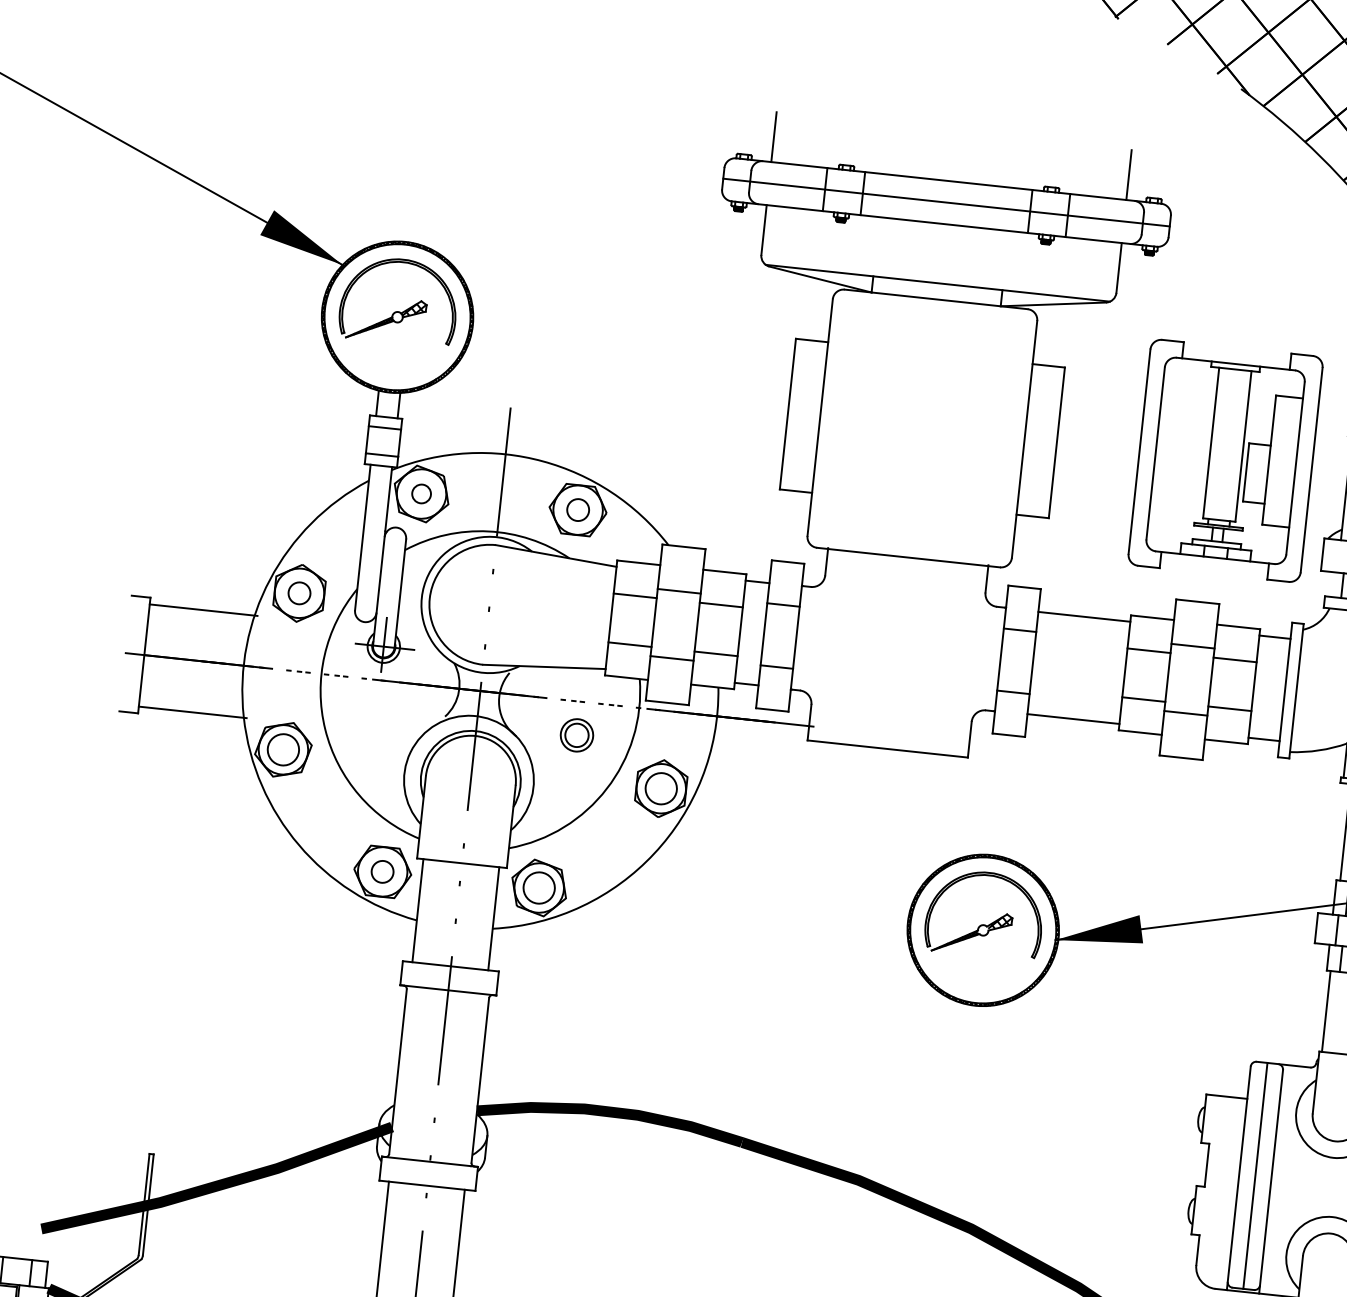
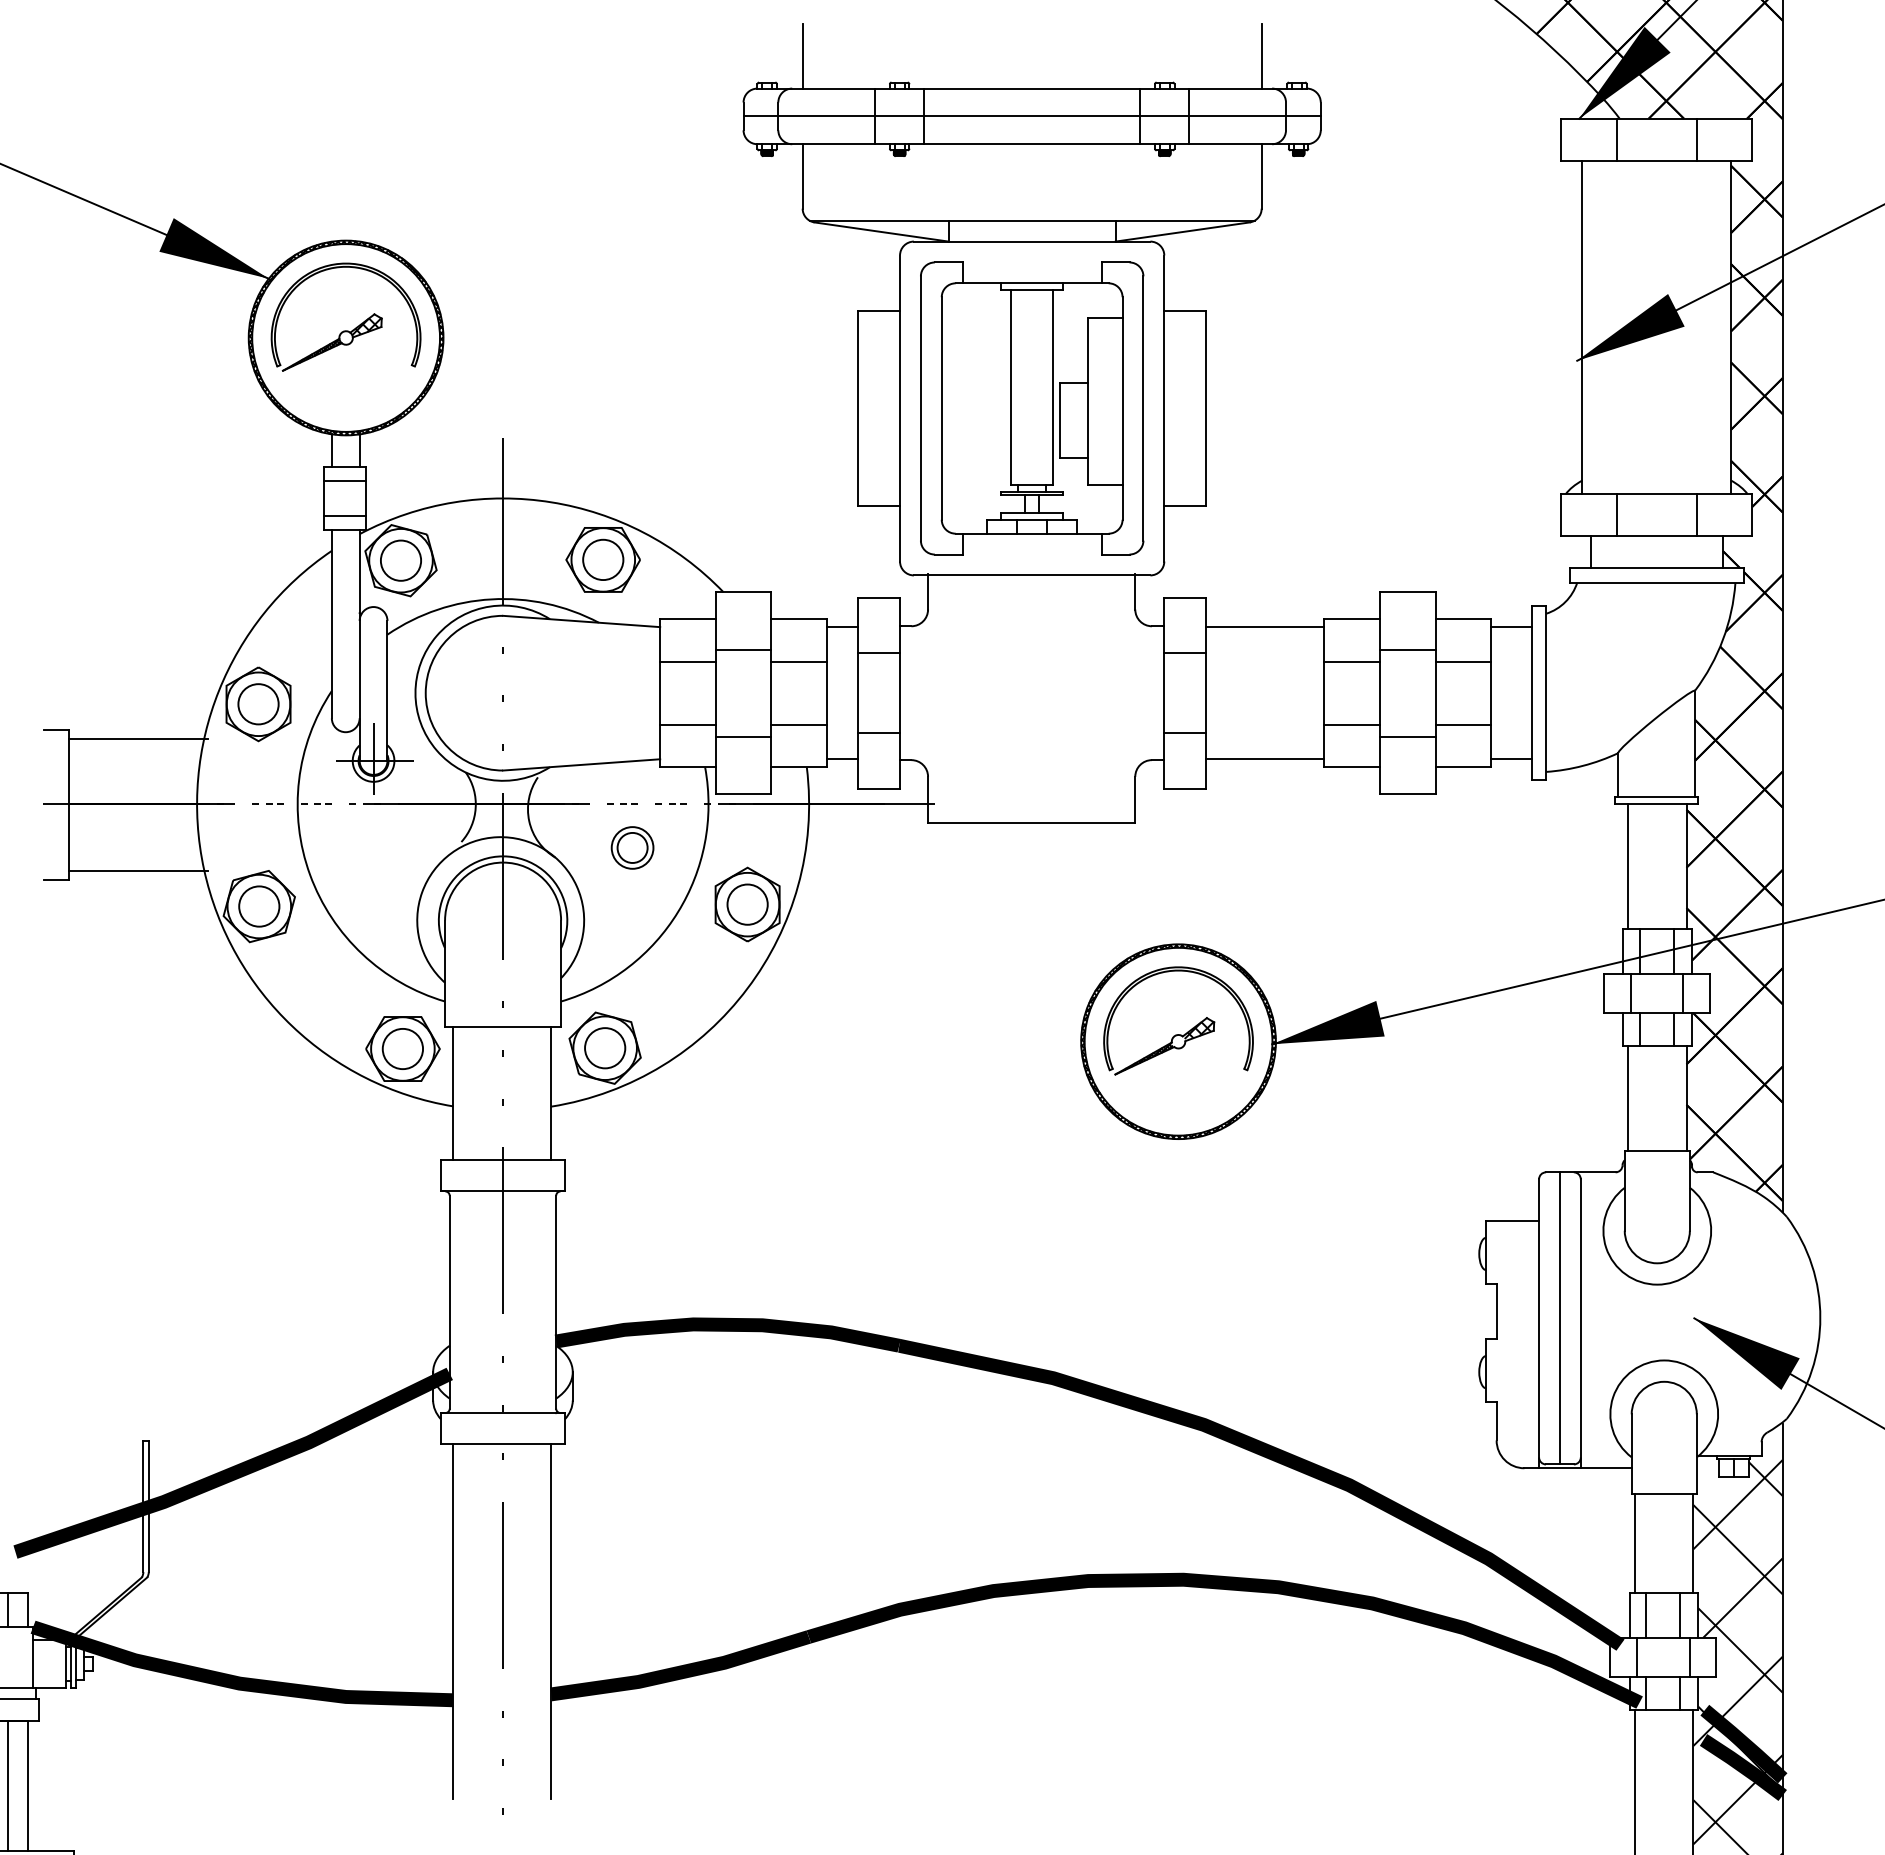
part: (1225, 460) -> (1032, 408), moved
circle: (421, 493) -> (400, 560), size x1.67
circle: (578, 509) -> (603, 559), size x1.43
circle: (299, 593) -> (258, 704), size x1.43
circle: (382, 871) -> (402, 1048), size x1.43

